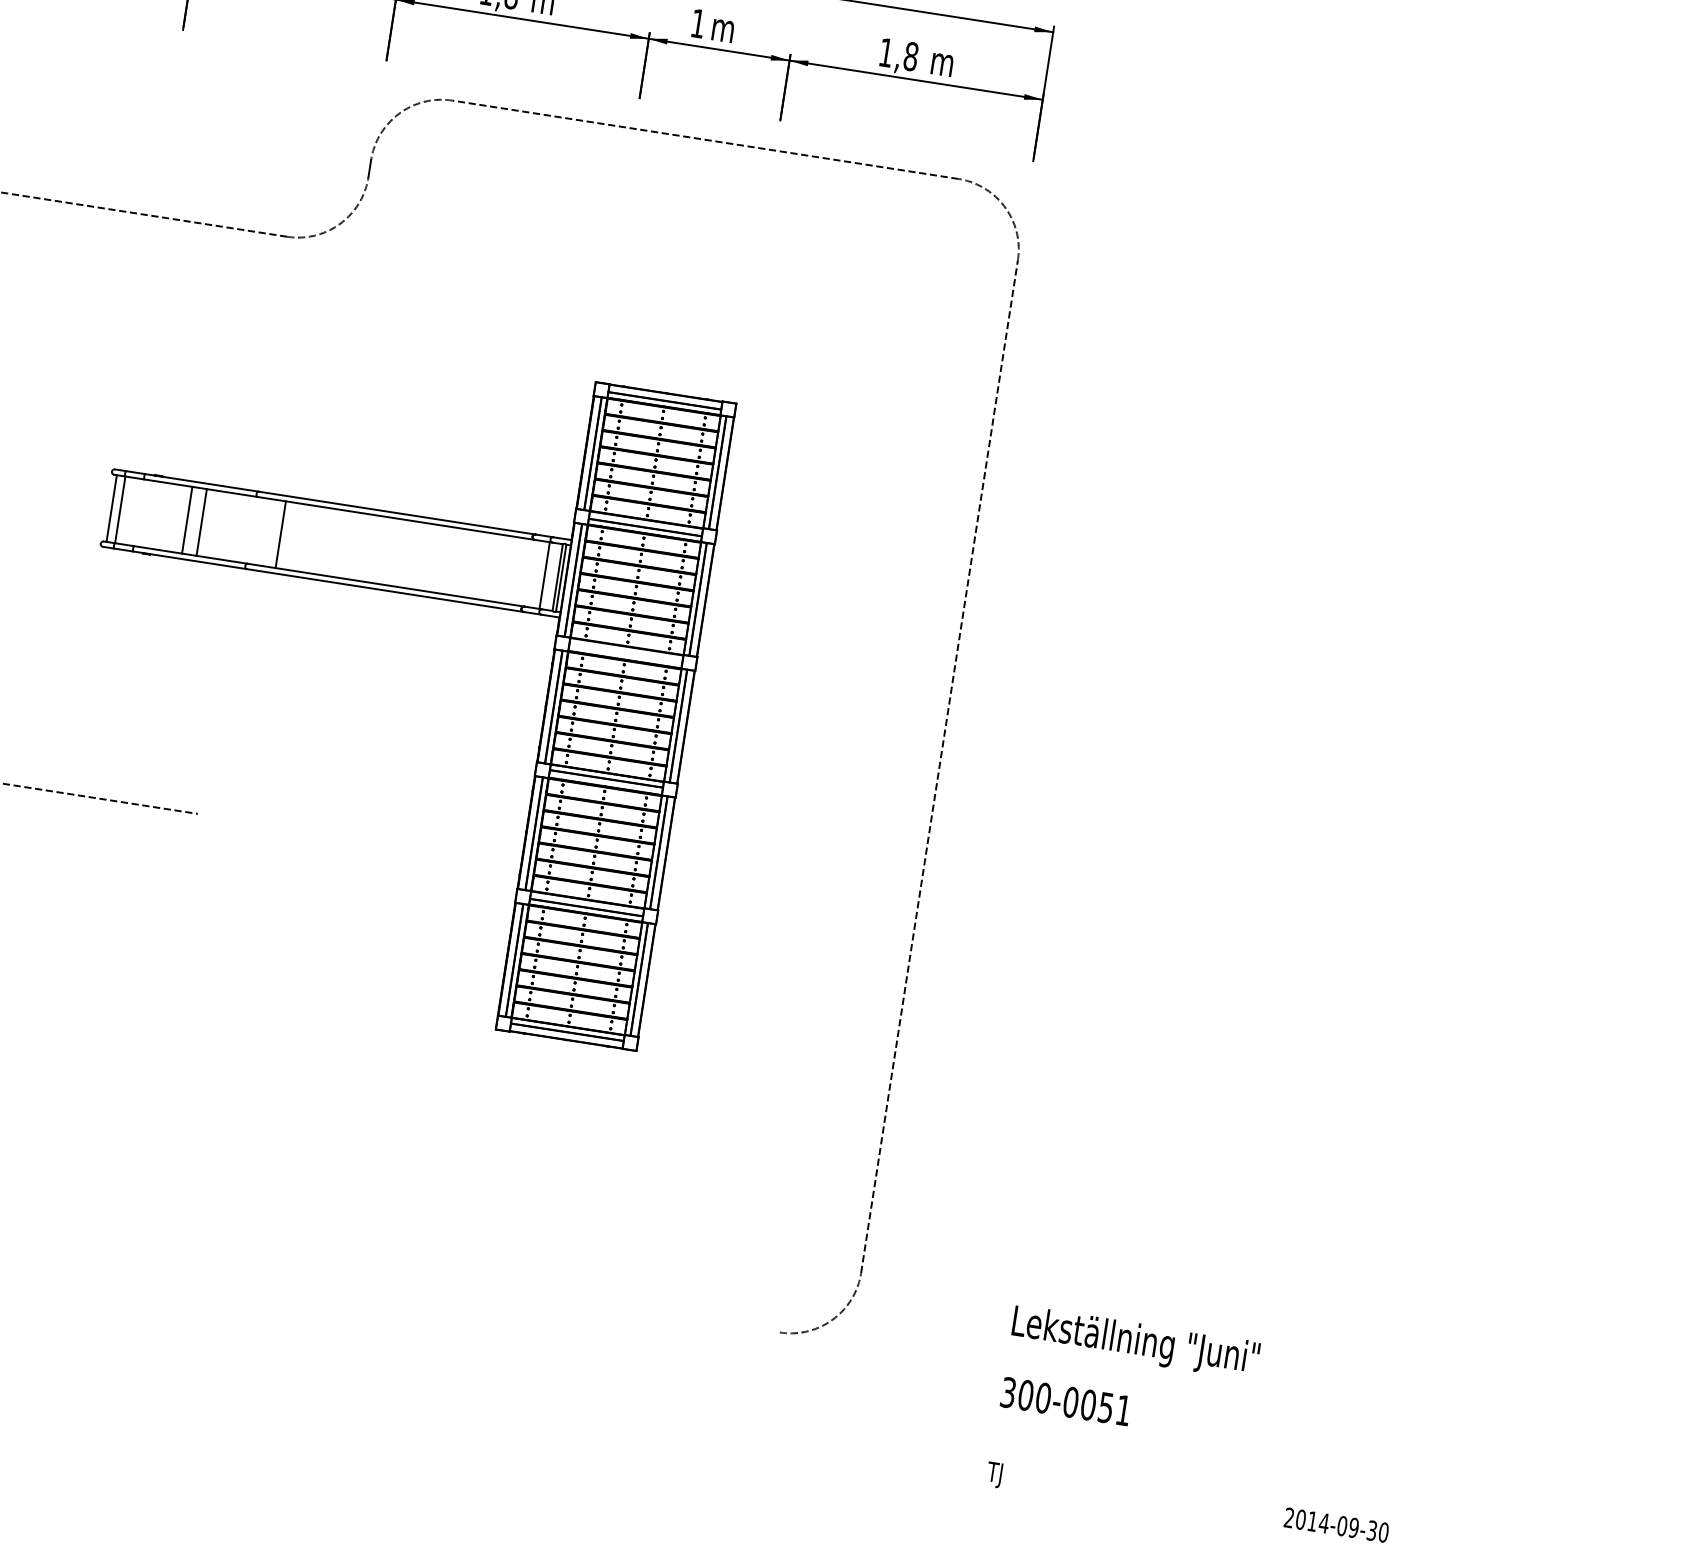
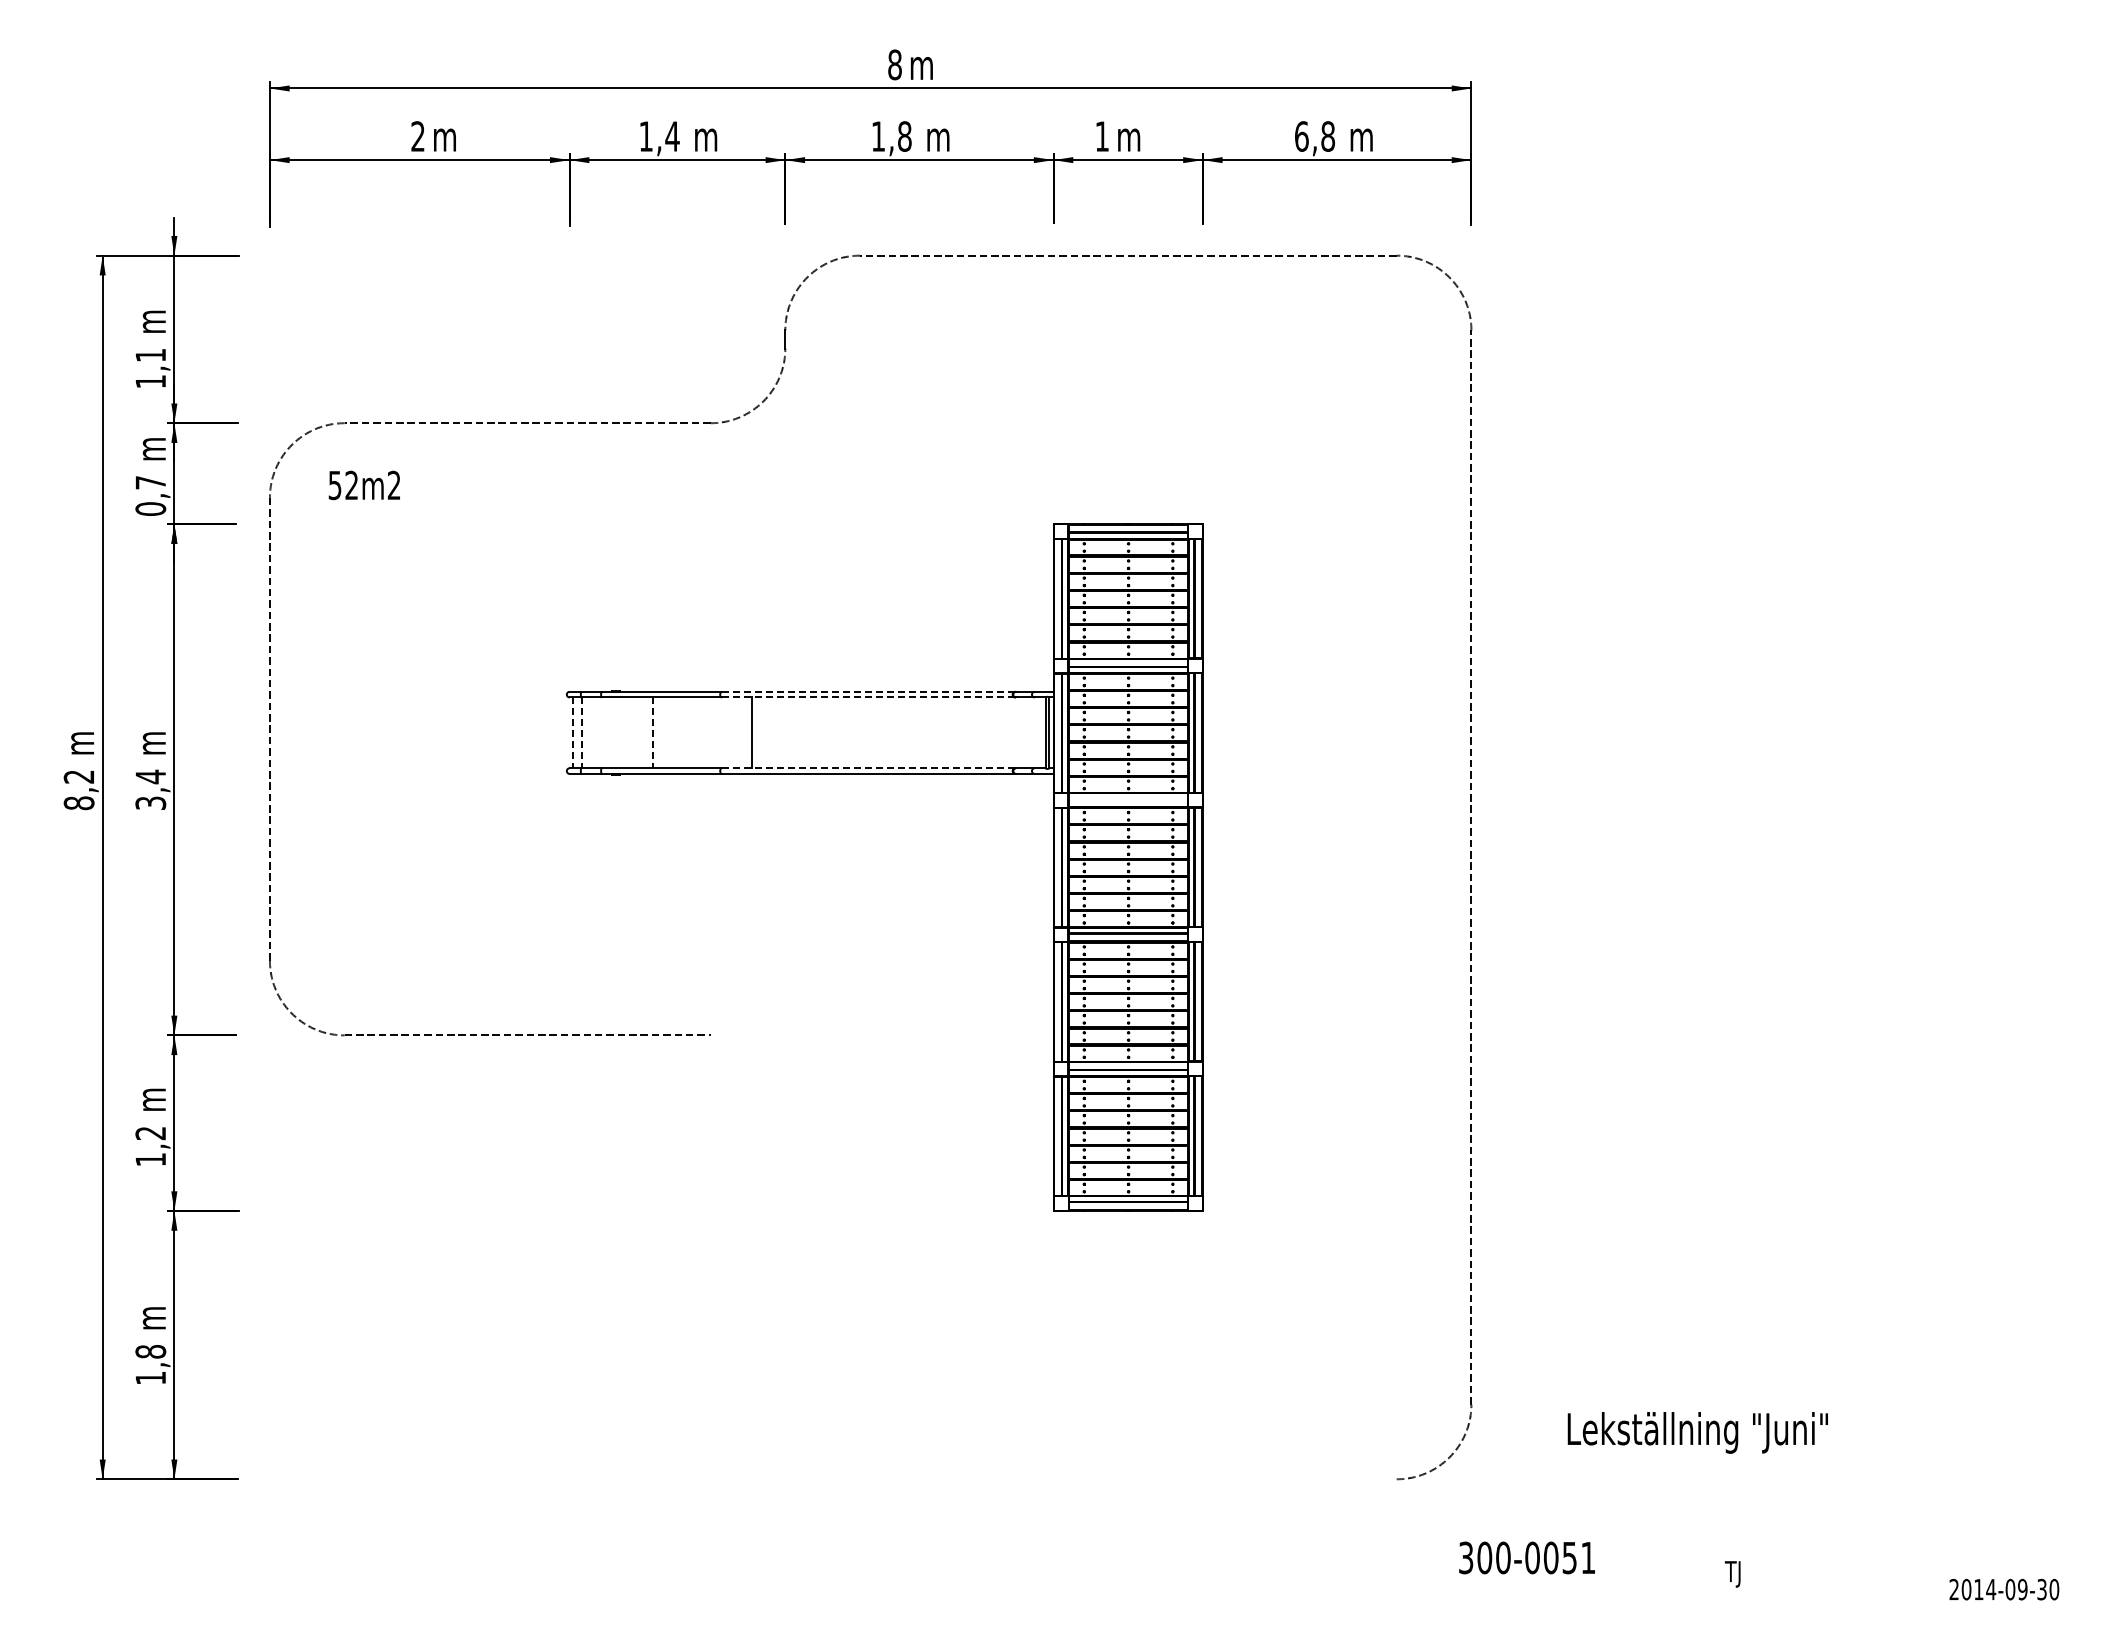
text: (886, 52) -> (1301, 136), 1,8 -> 6,8
line: (111, 509) -> (572, 733), solid -> dashed
line: (120, 510) -> (581, 733), solid -> dashed
line: (396, 512) -> (868, 691), solid -> dashed
line: (395, 518) -> (868, 697), solid -> dashed
line: (187, 520) -> (652, 733), solid -> dashed
line: (201, 522) -> (667, 732), removed
line: (544, 575) -> (1031, 732), removed
line: (385, 585) -> (868, 768), solid -> dashed
text: (1135, 1342) -> (1697, 1432), moved
text: (1065, 1401) -> (1526, 1557), moved
text: (994, 1474) -> (1732, 1574), moved

